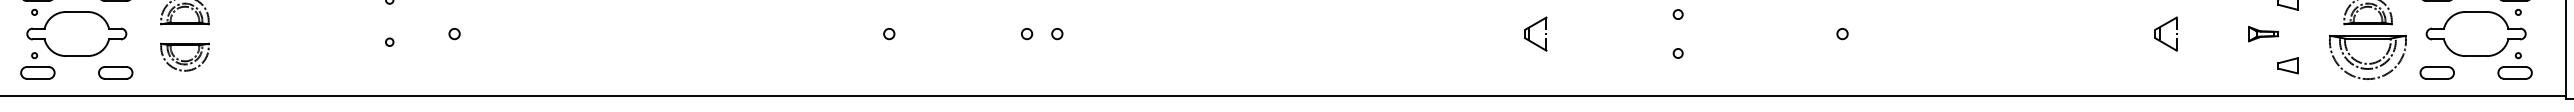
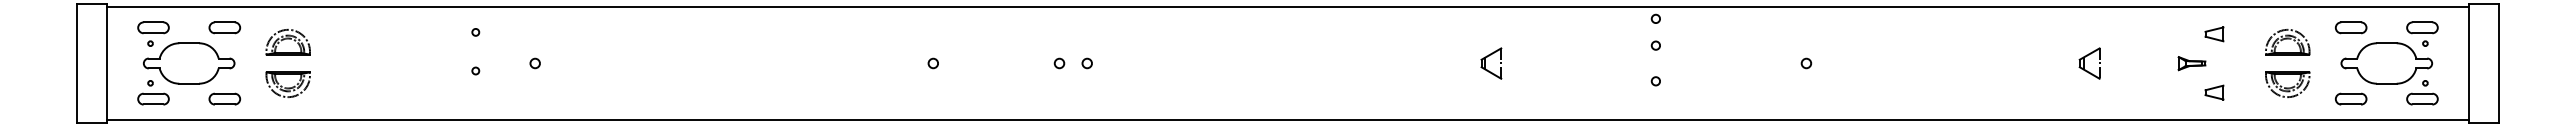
part: (1535, 34) -> (1491, 63), moved
part: (2165, 34) -> (2089, 63), moved
part: (2367, 56) -> (2287, 84), size x0.62

